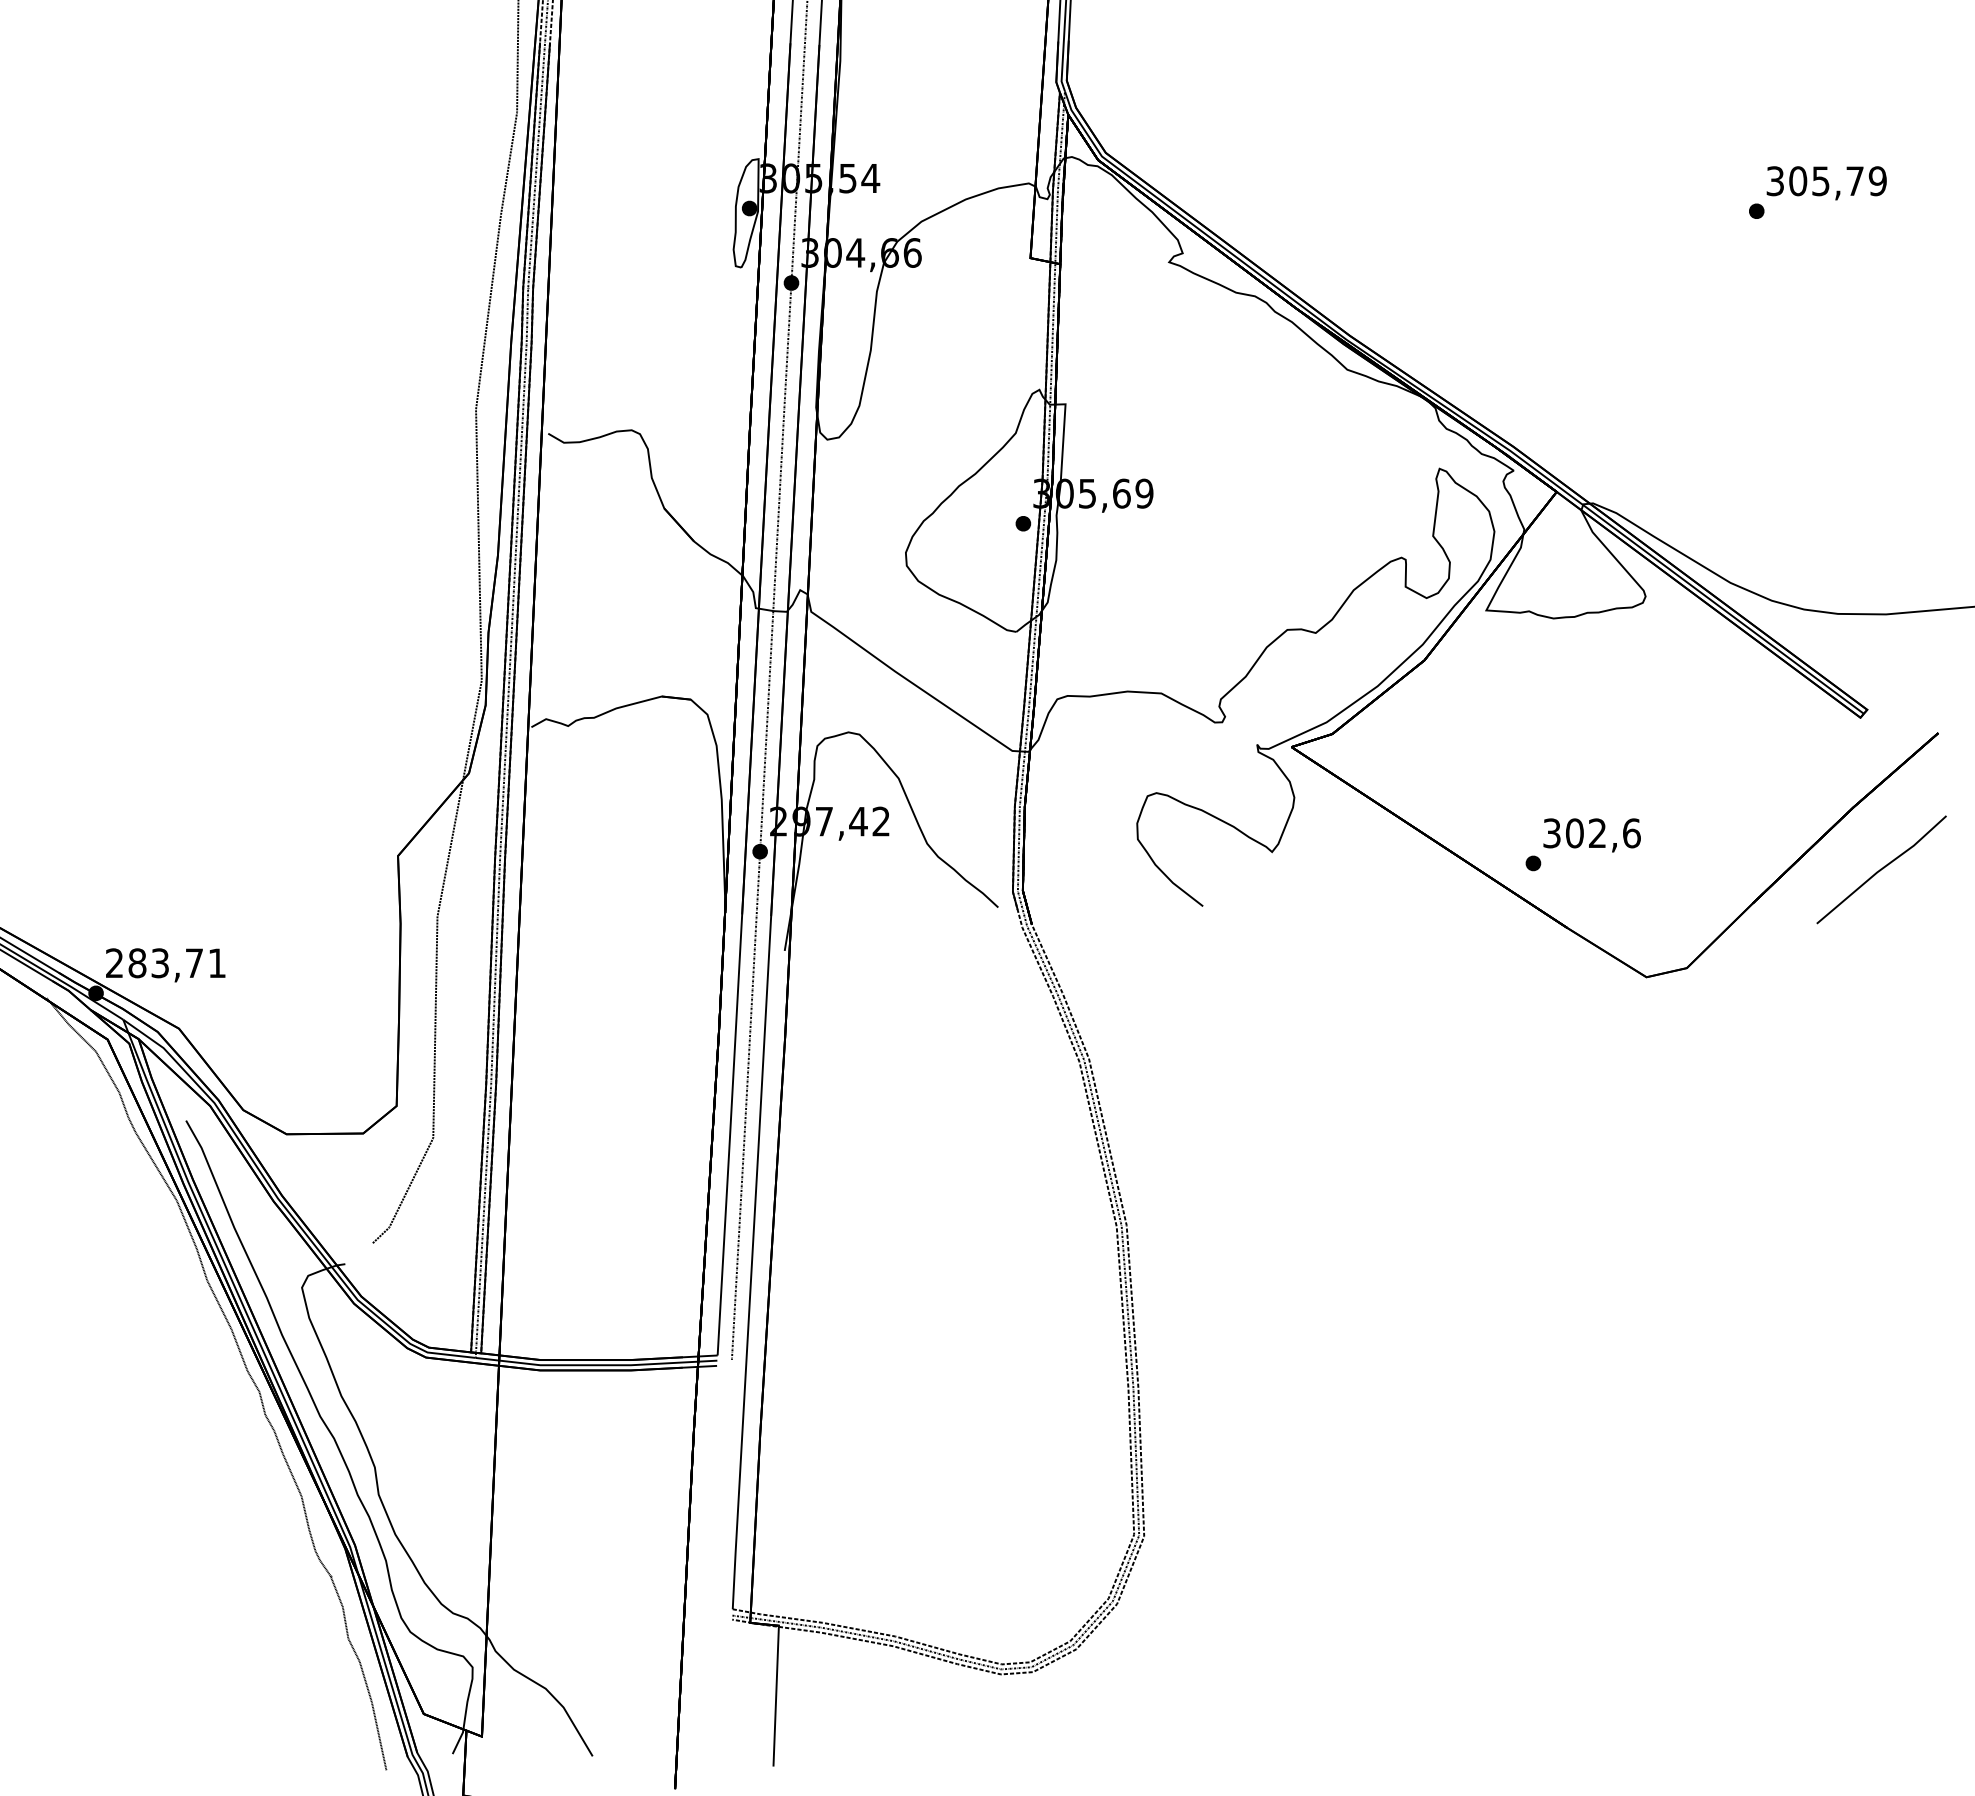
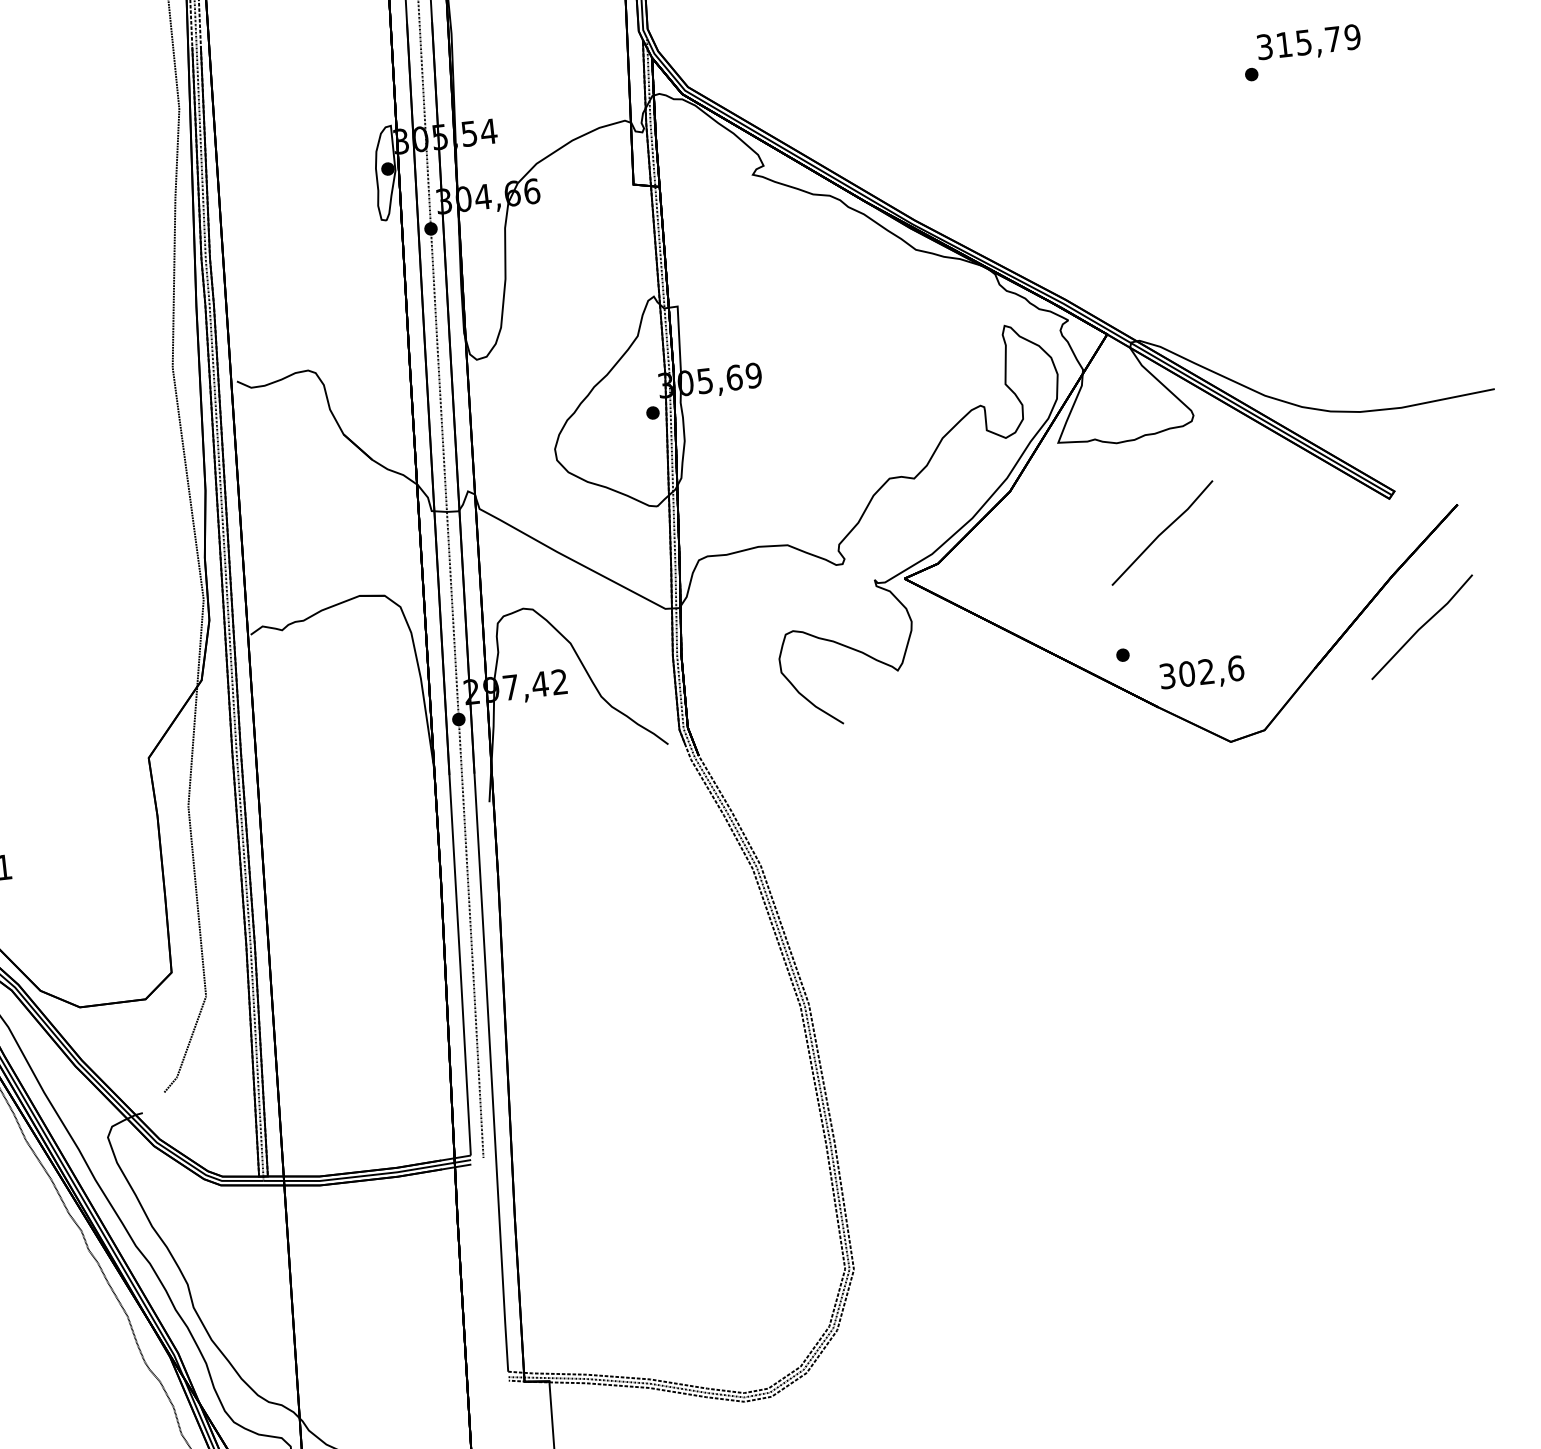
text: (1798, 181) -> (1284, 45), 305,79 -> 315,79
line: (1594, 727) -> (1162, 532), added
text: (1591, 835) -> (1201, 674), moved

